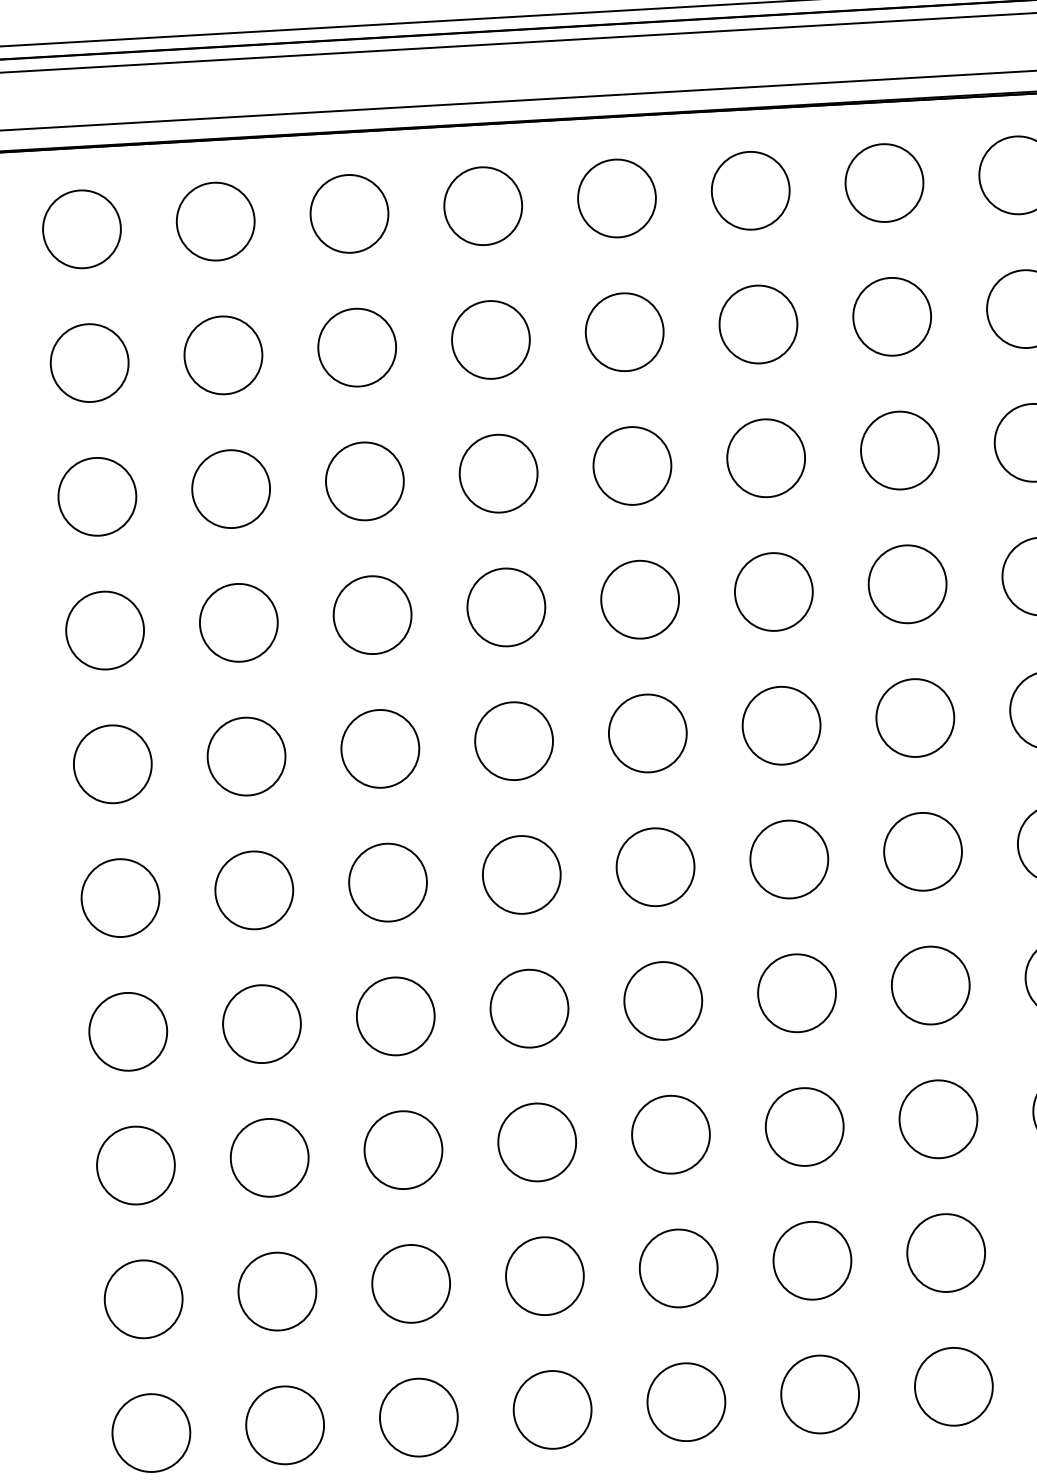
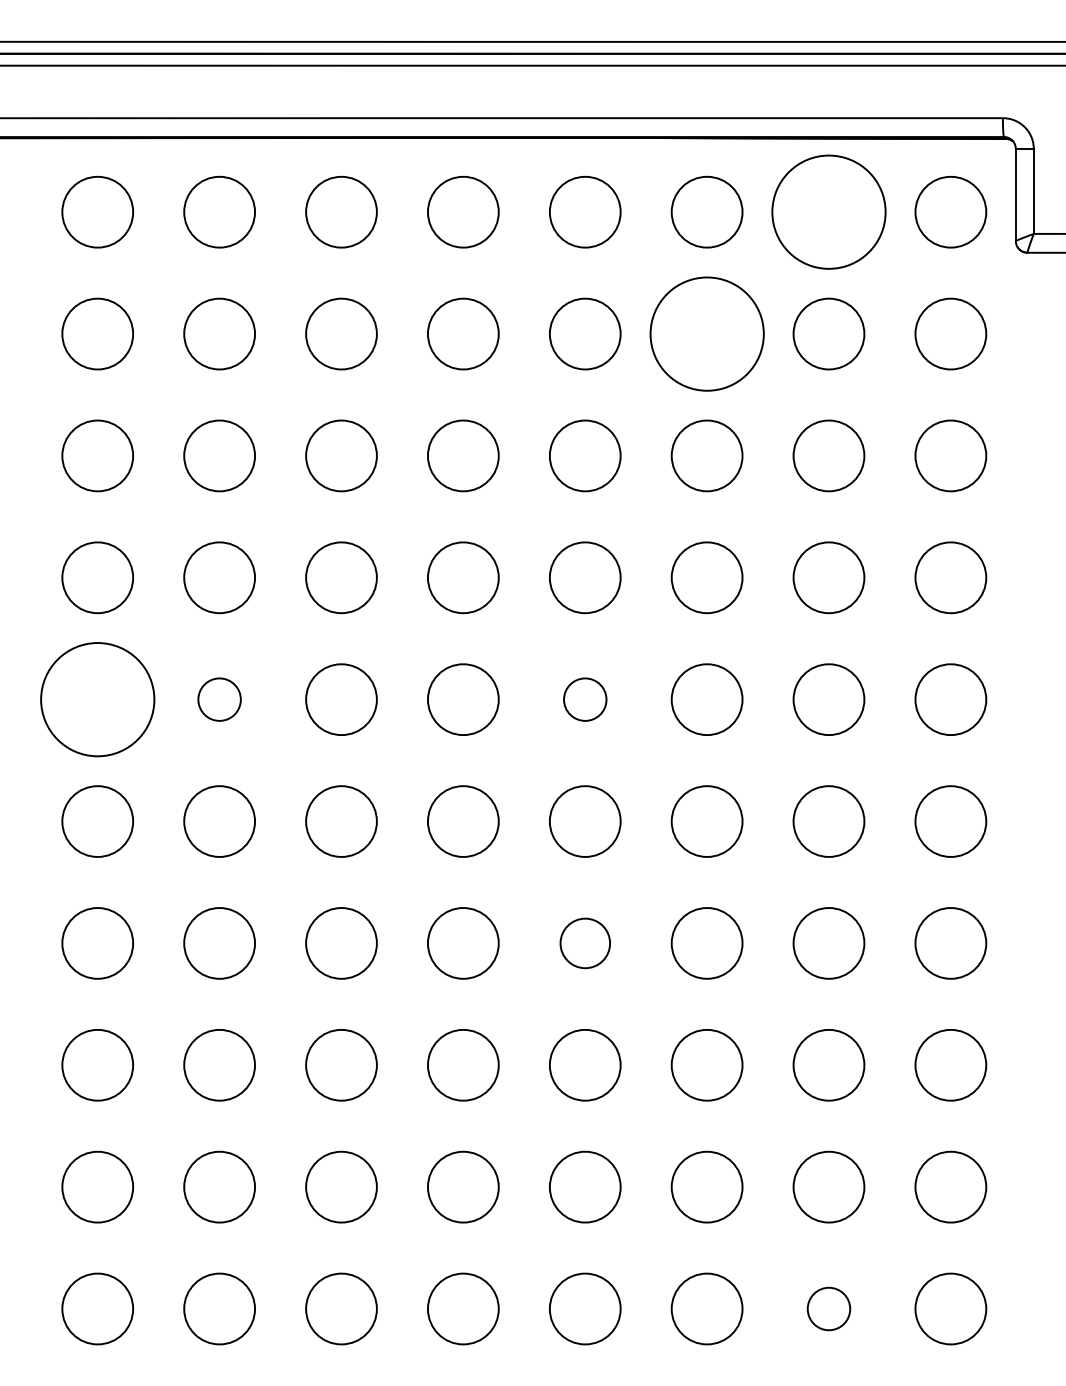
circle: (883, 182) -> (828, 211), size x1.6
circle: (757, 323) -> (706, 333), size x1.6
circle: (647, 733) -> (584, 699), size x0.6
circle: (246, 756) -> (219, 699), size x0.6
circle: (112, 764) -> (97, 699), size x1.6
circle: (663, 1001) -> (585, 943), size x0.7
circle: (953, 1386) -> (828, 1308), size x0.6

